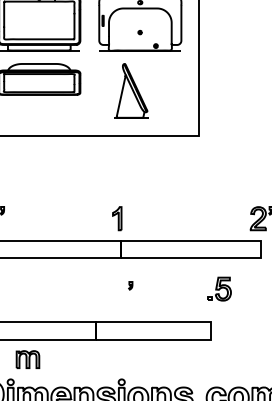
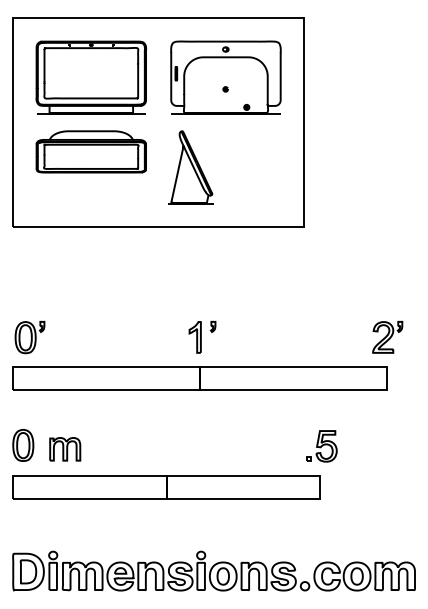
part: (130, 91) -> (190, 167), moved
part: (130, 285) -> (212, 326), moved
part: (219, 289) -> (321, 446), moved
part: (28, 359) -> (65, 449), moved

